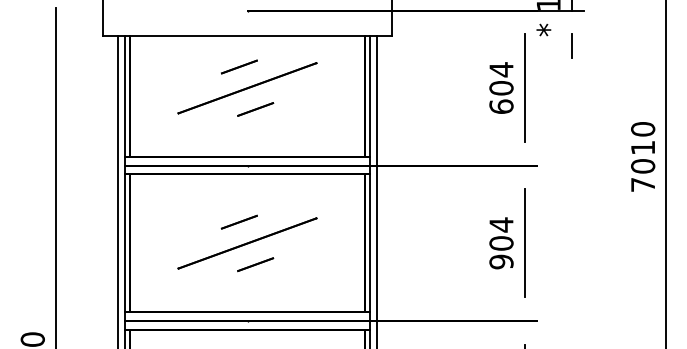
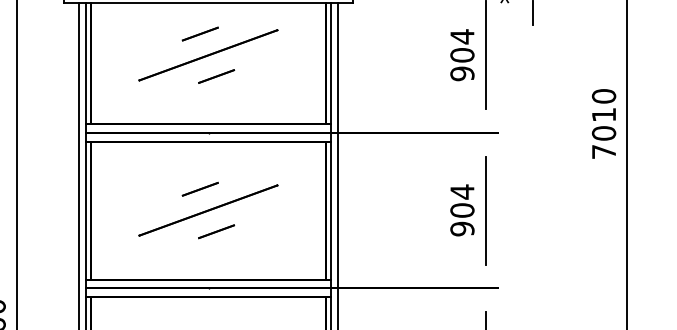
text: (501, 106) -> (462, 73), 604 -> 904

